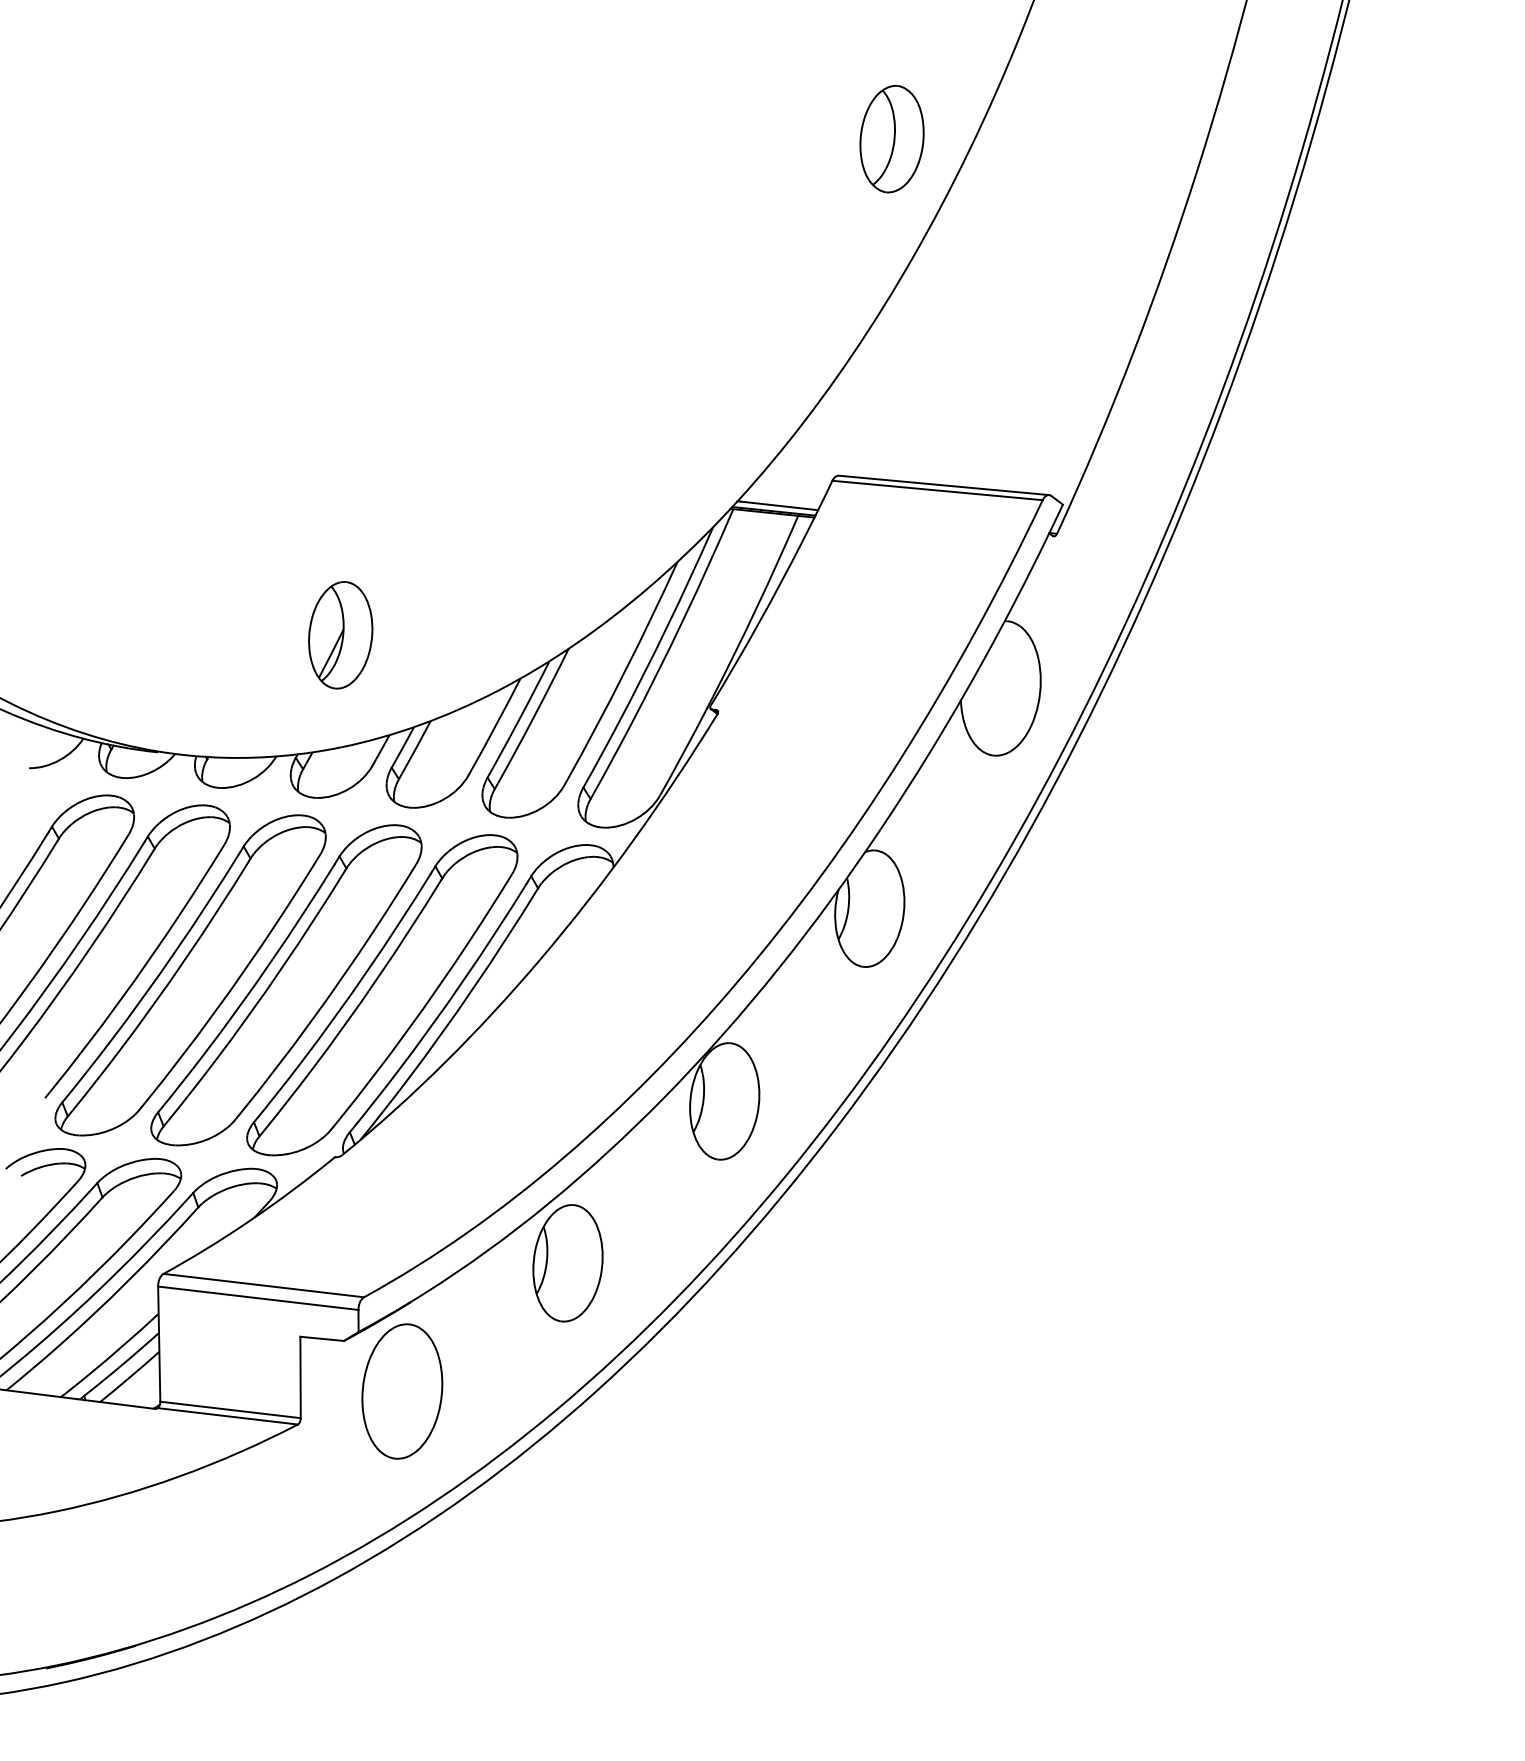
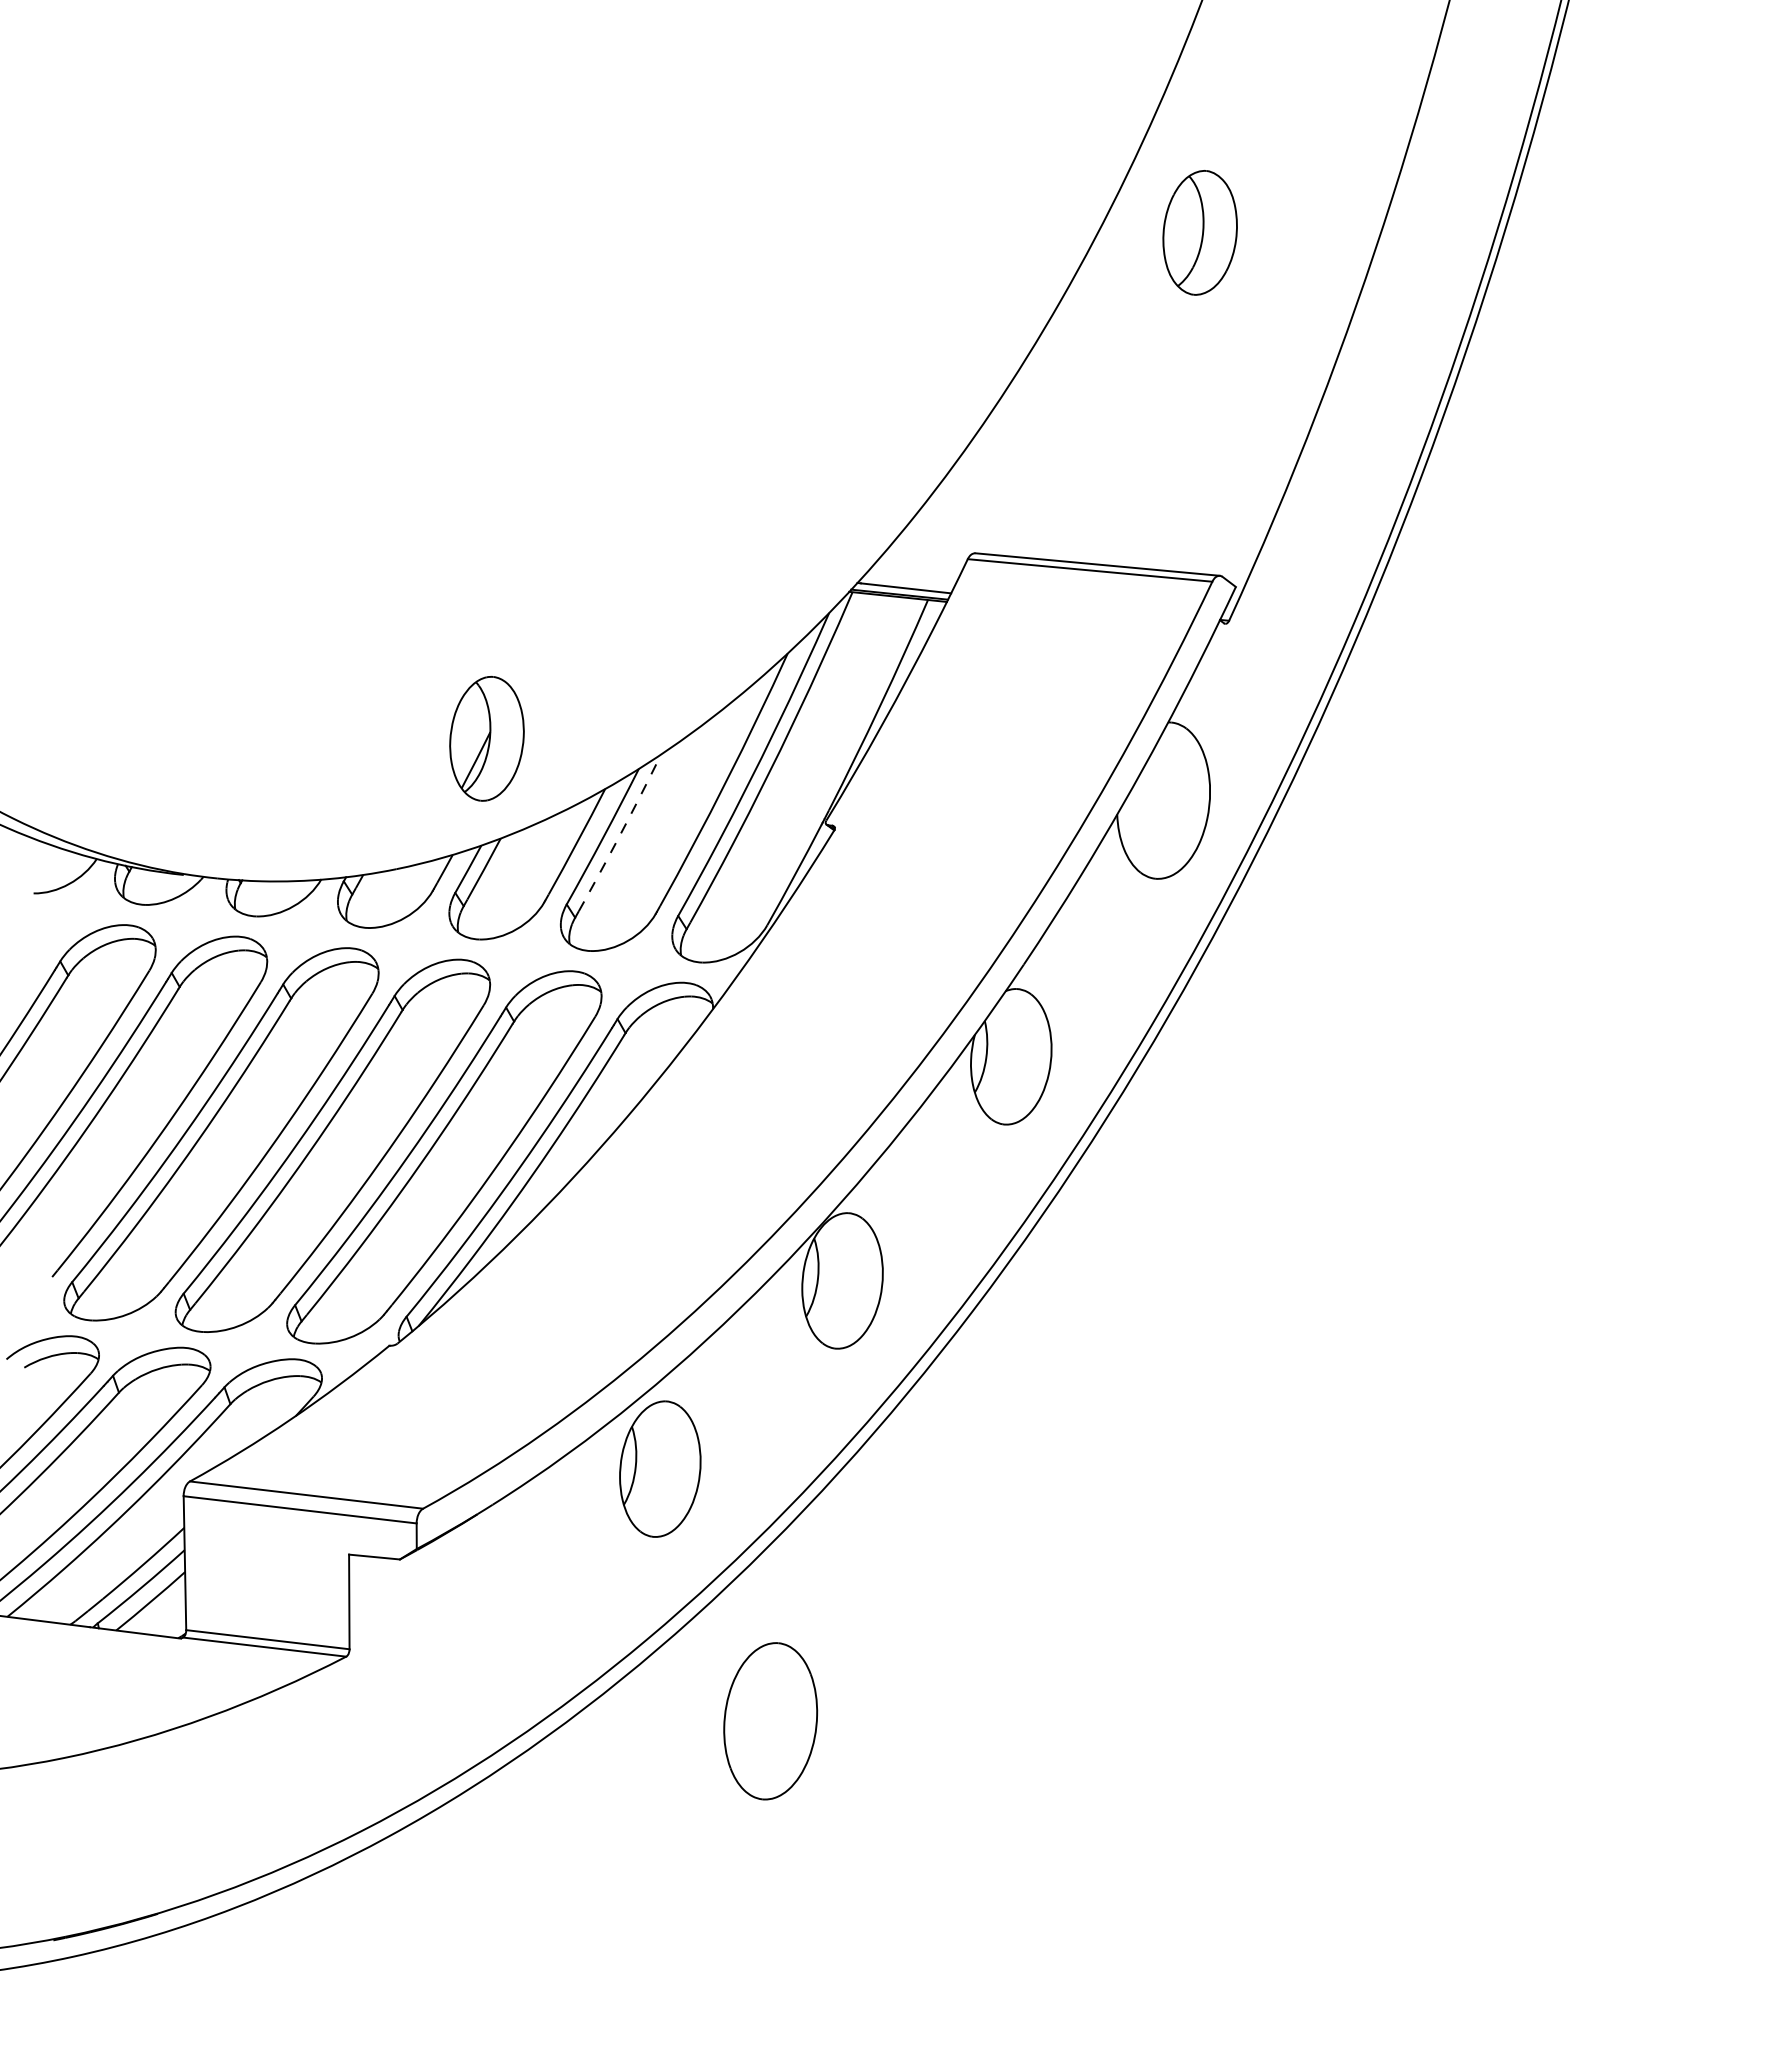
part: (891, 138) -> (1199, 232), moved
part: (340, 634) -> (486, 738), moved
arc: (534, 716) -> (621, 833), solid -> dashed
part: (402, 1391) -> (770, 1721), moved

